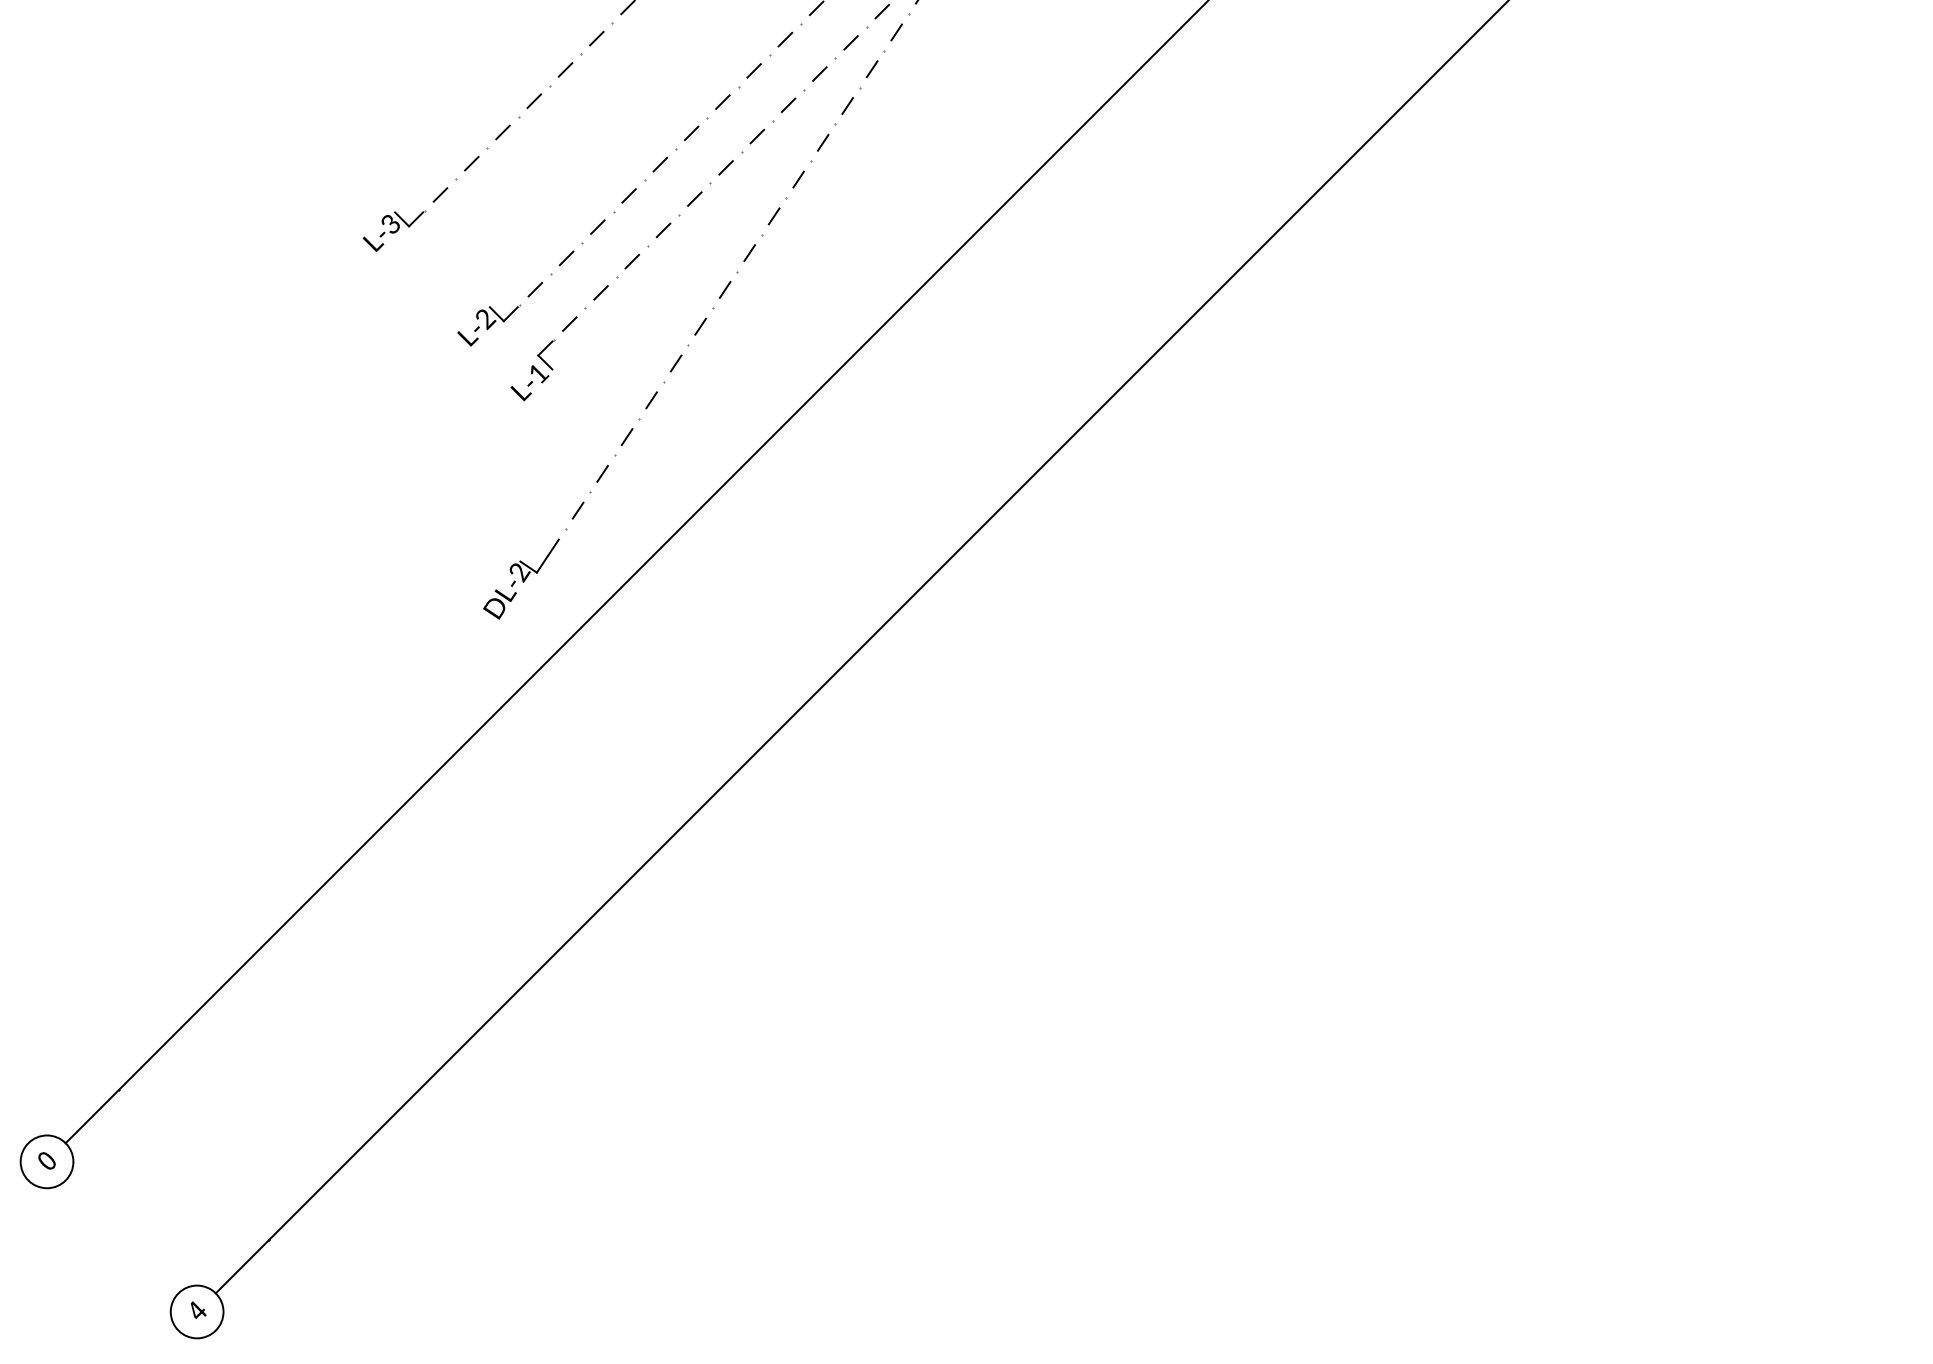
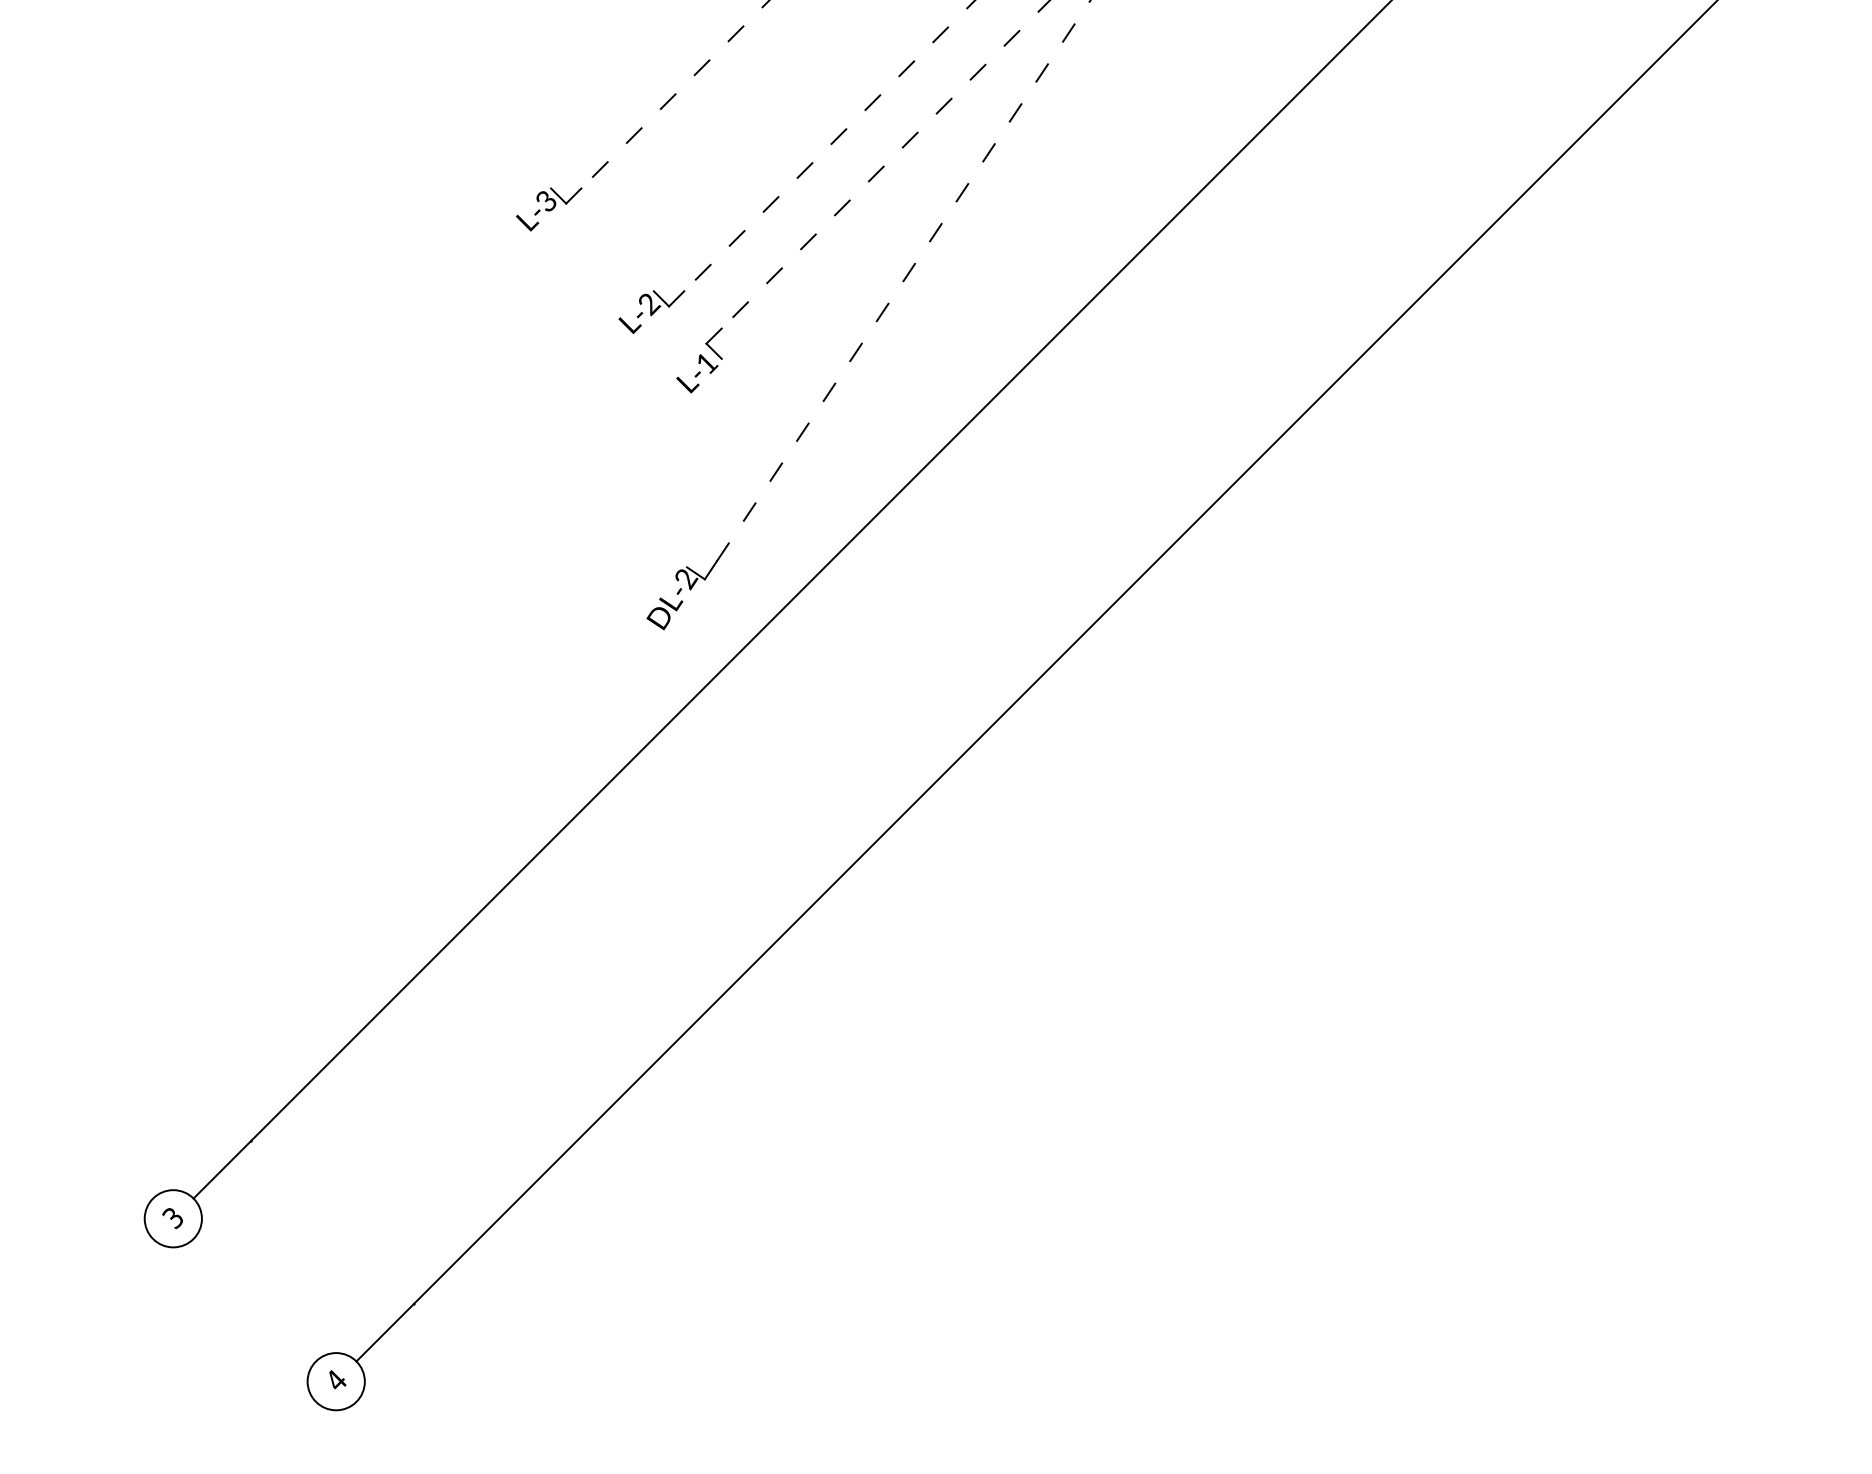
text: (45, 1161) -> (171, 1218), 0 -> 3

